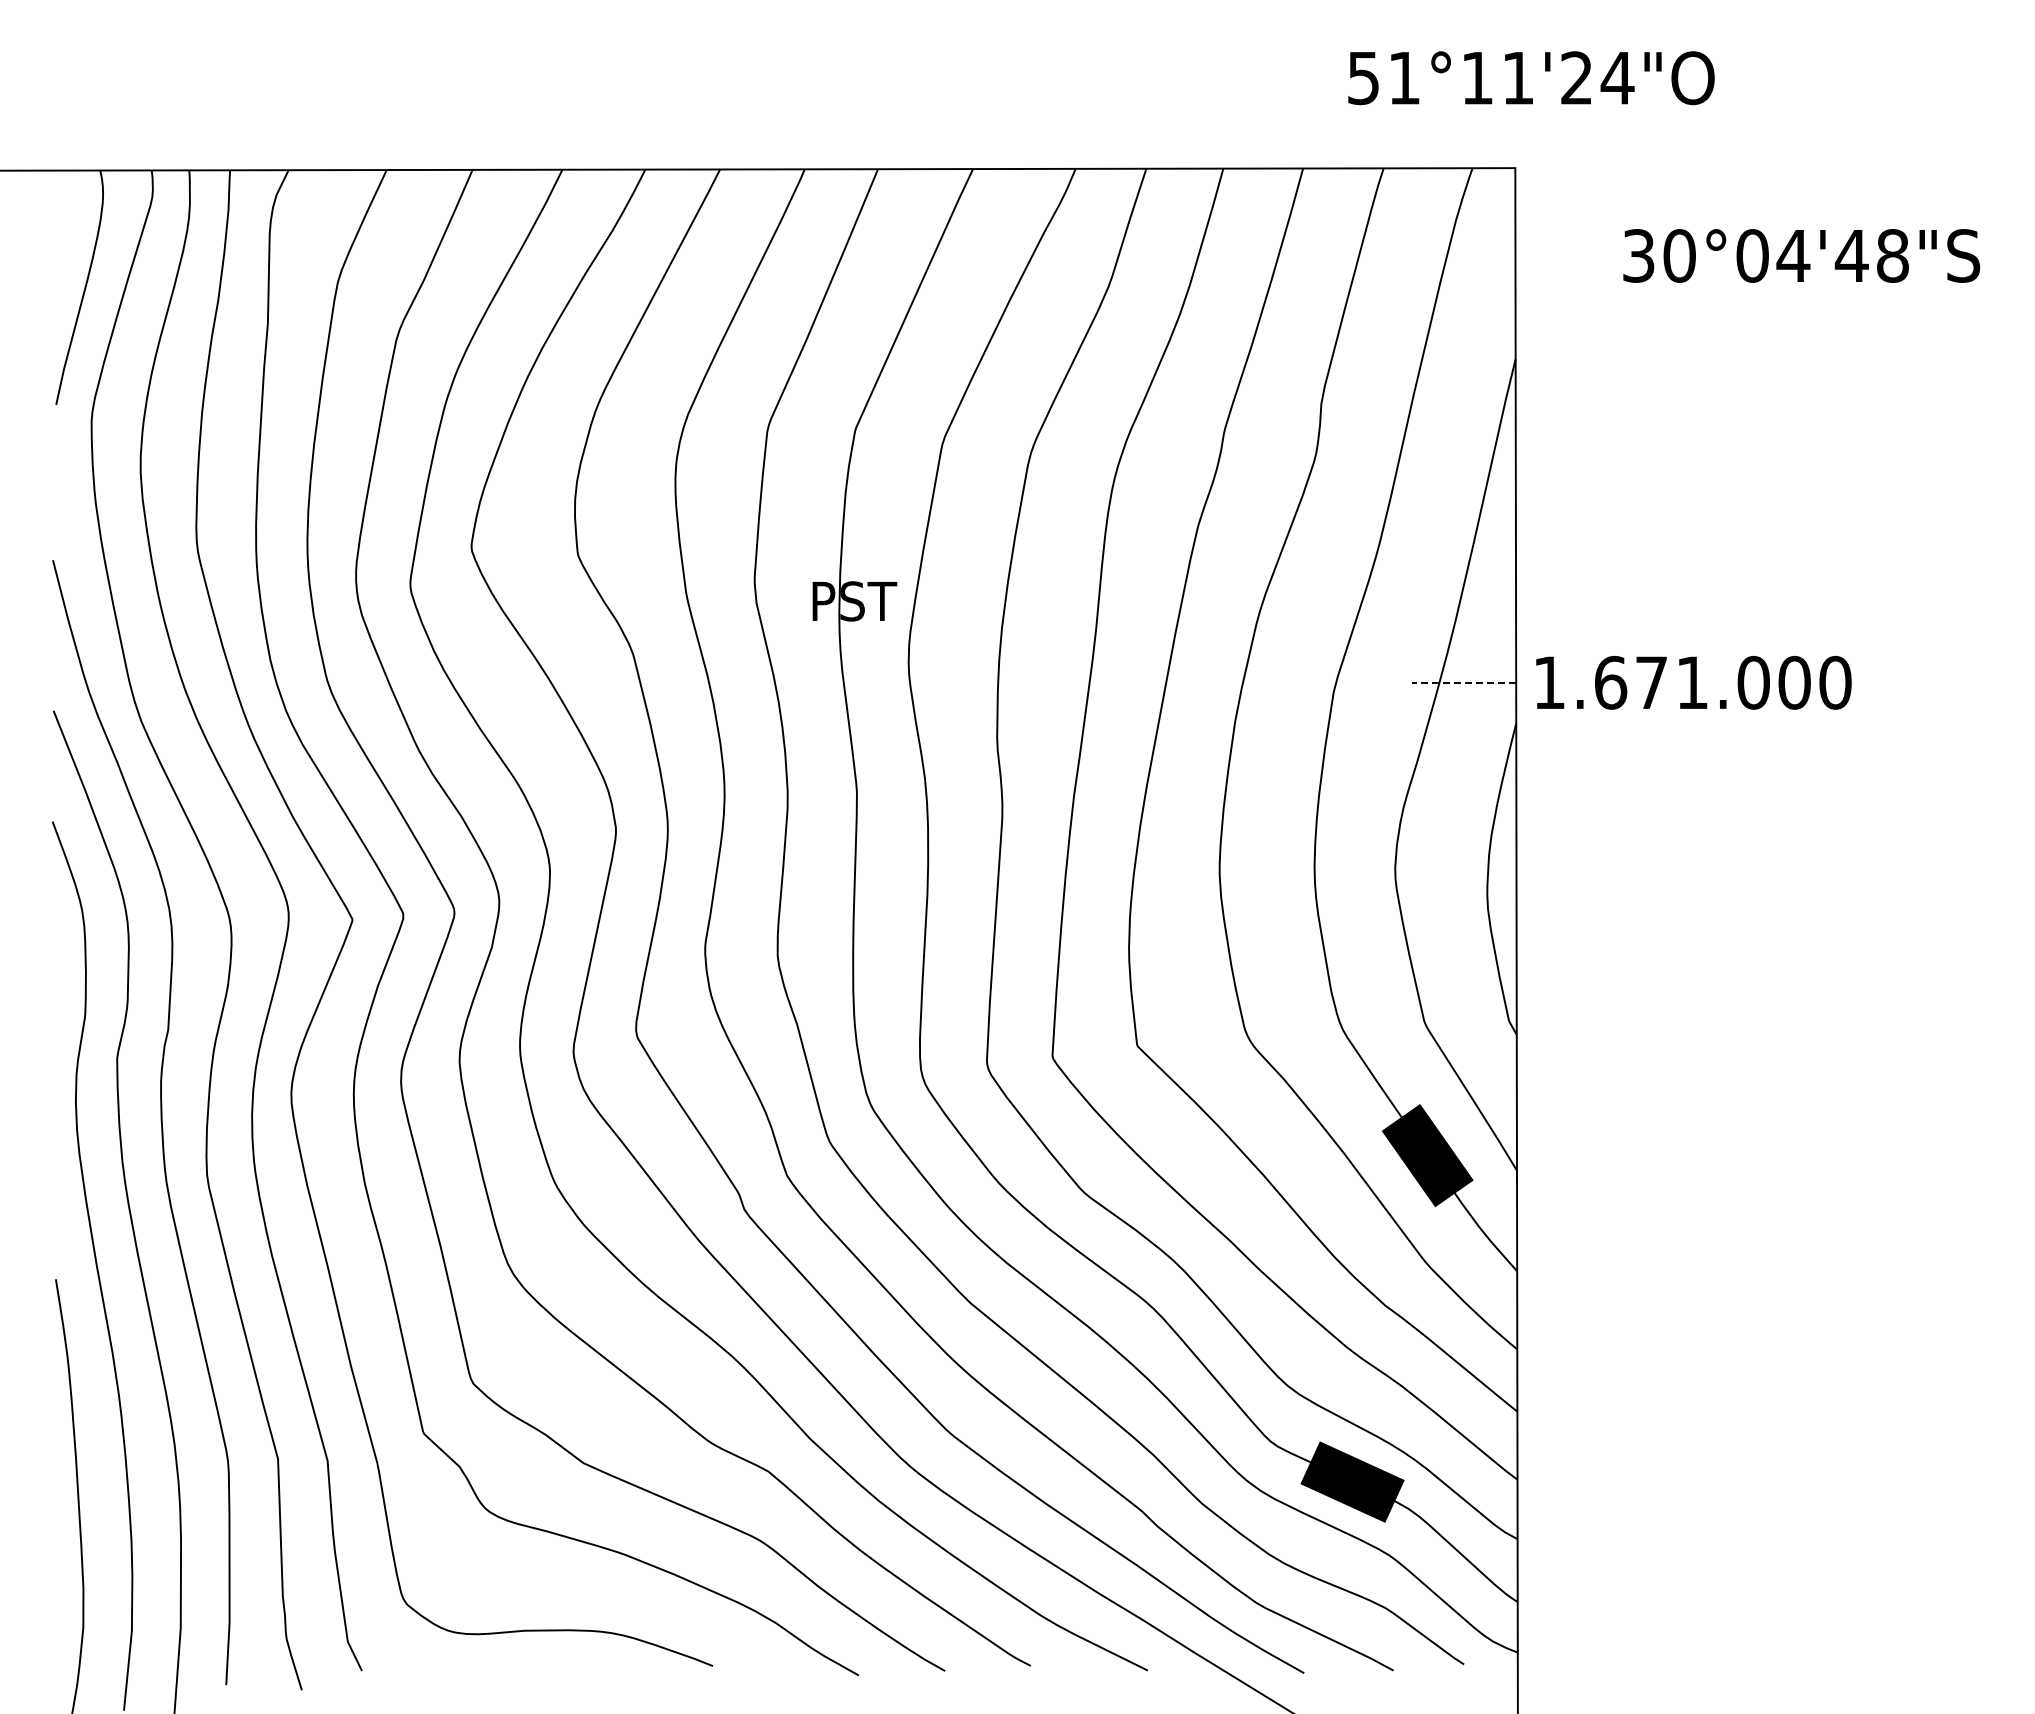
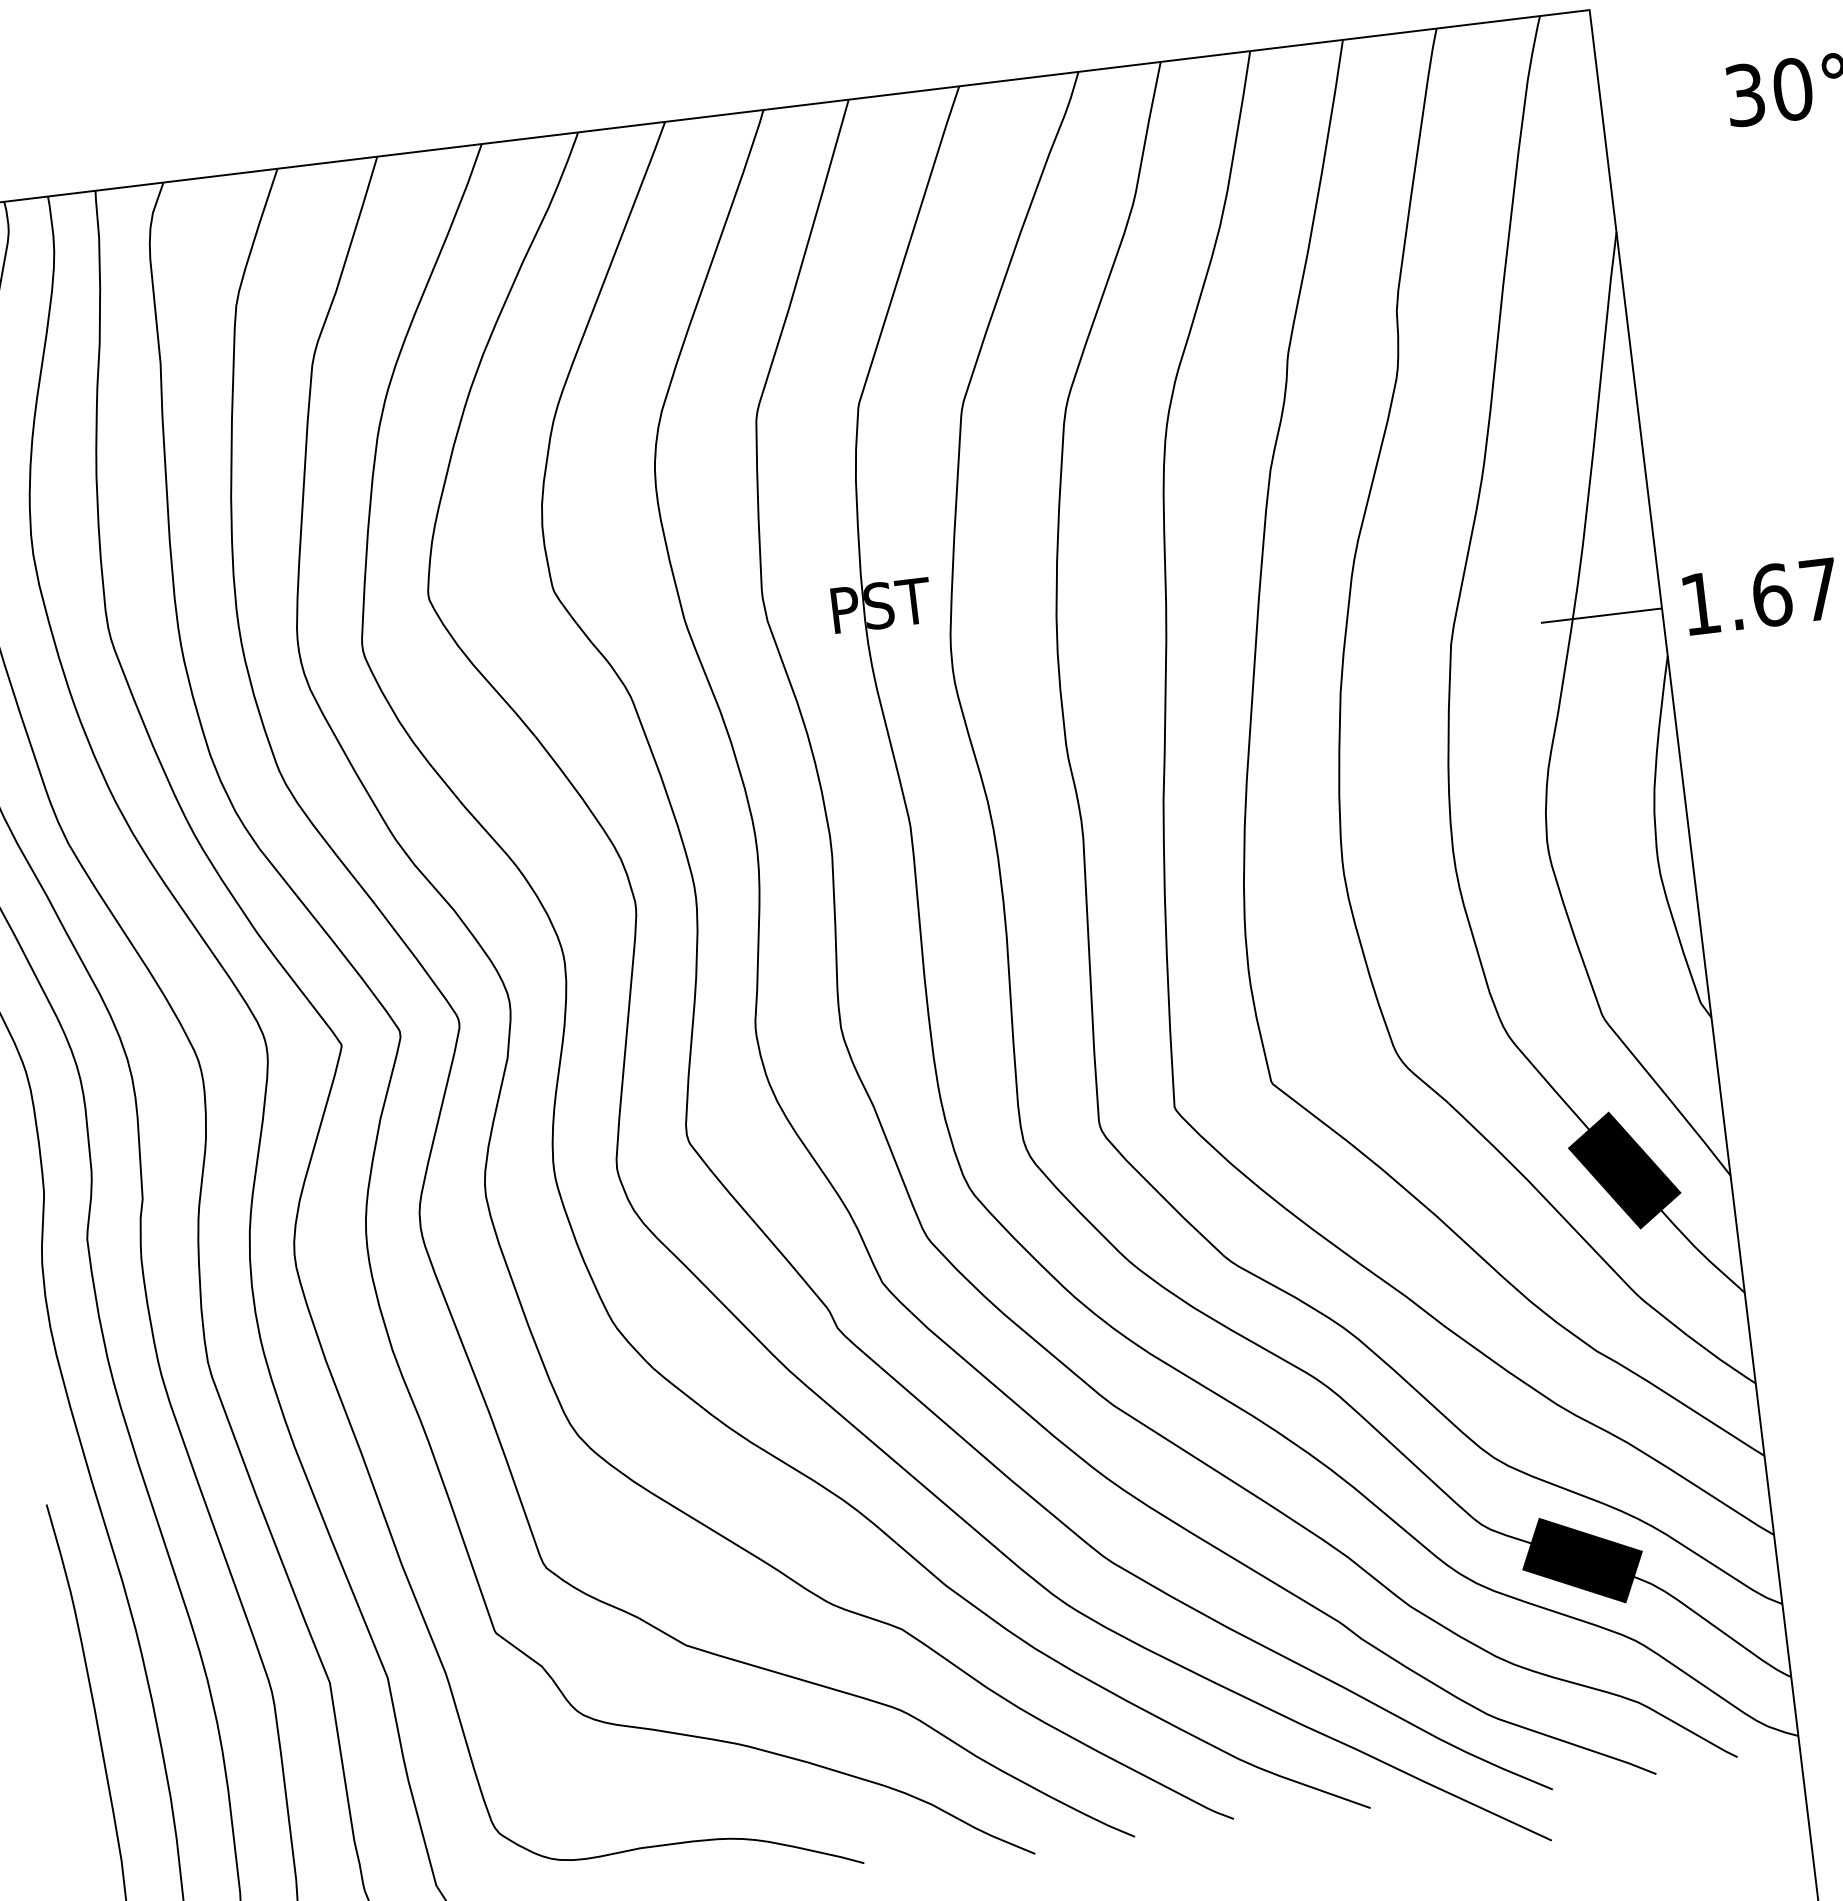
line: (1463, 682) -> (1600, 615), dashed -> solid

